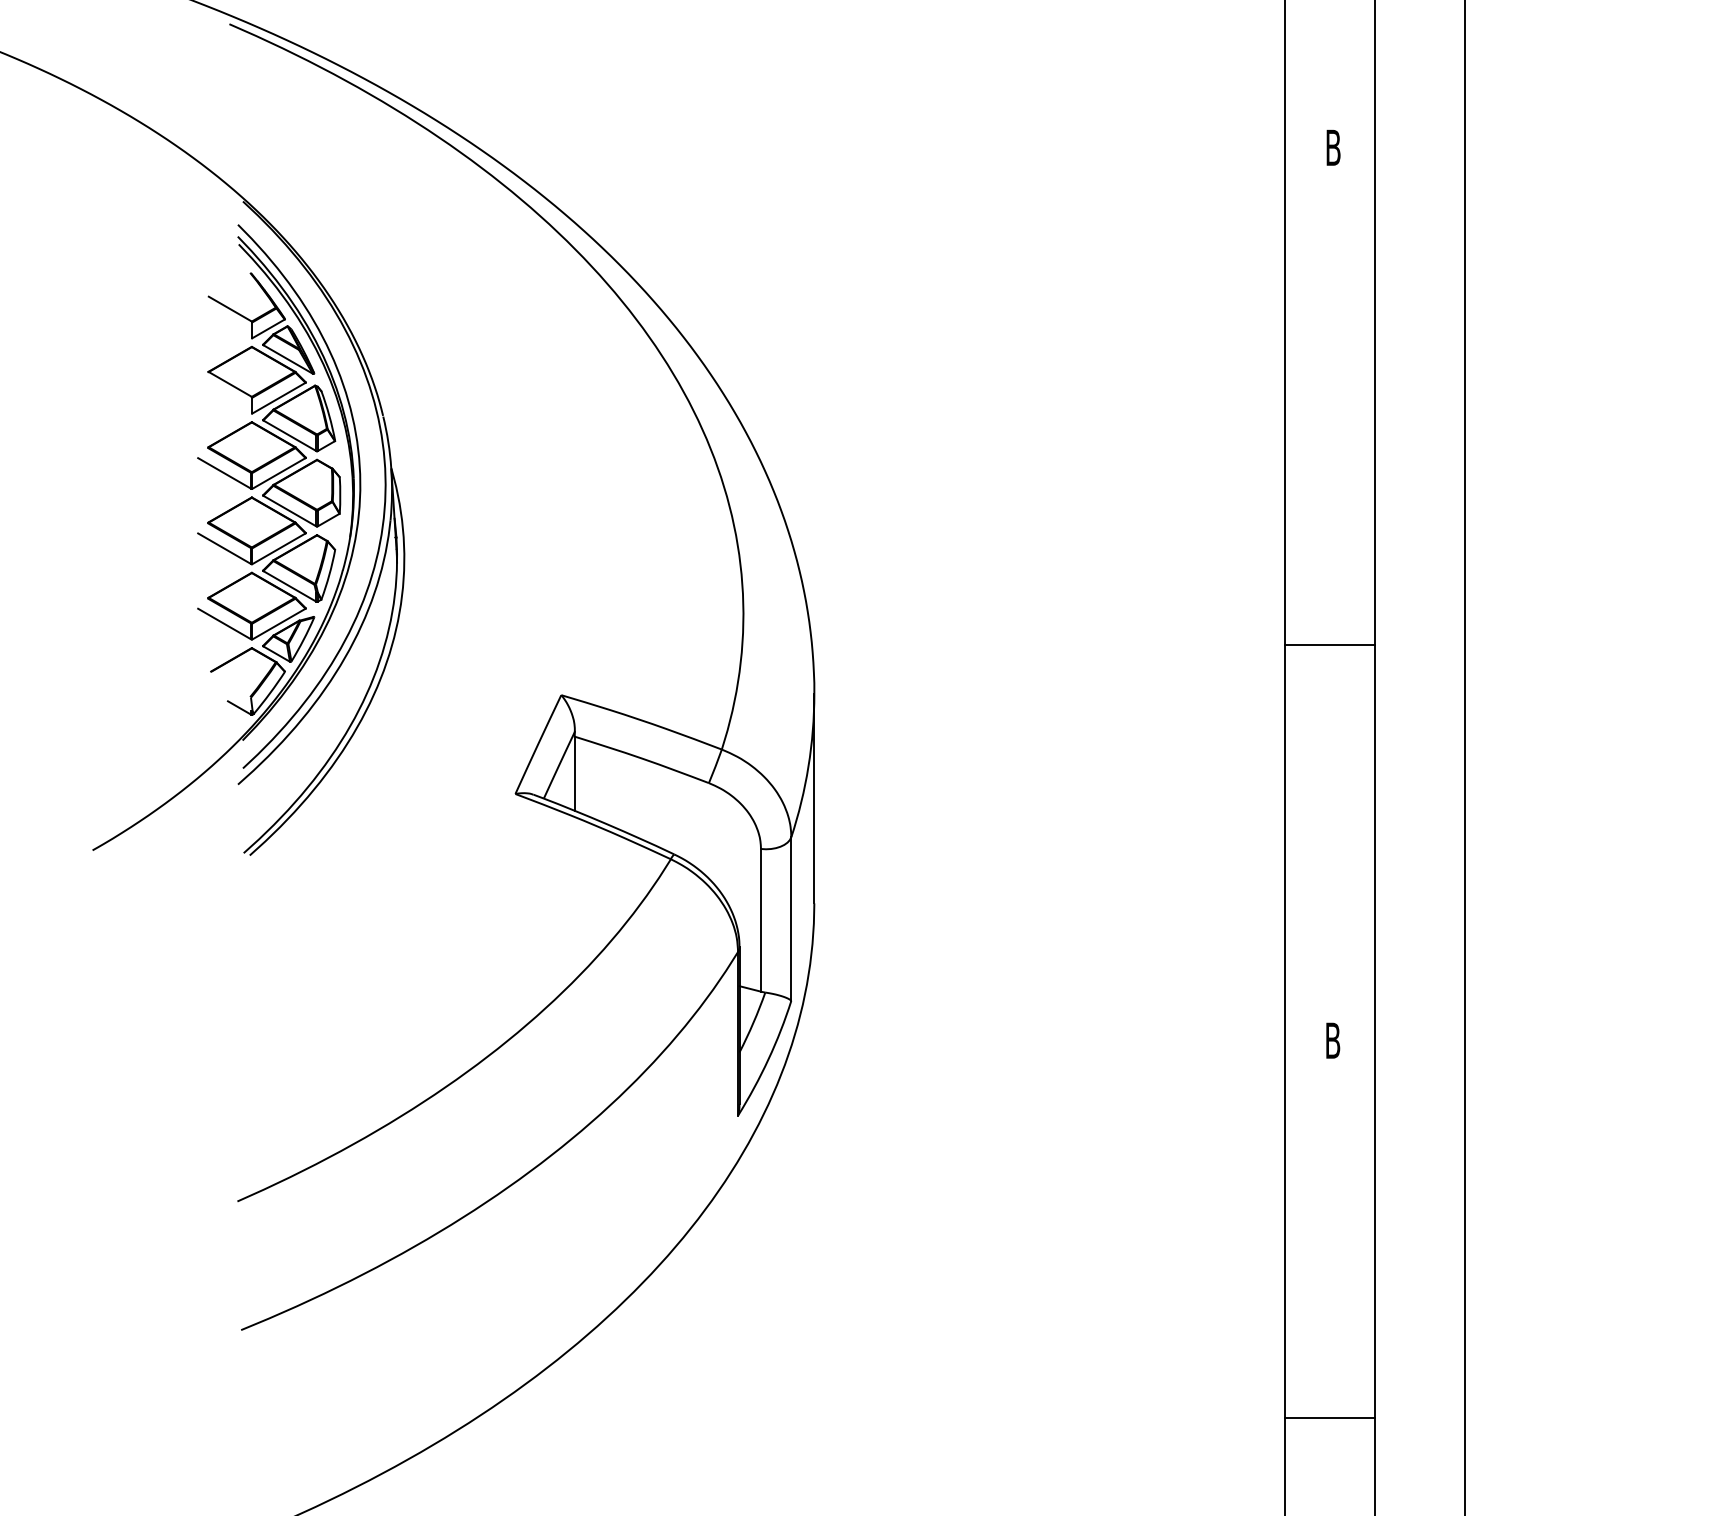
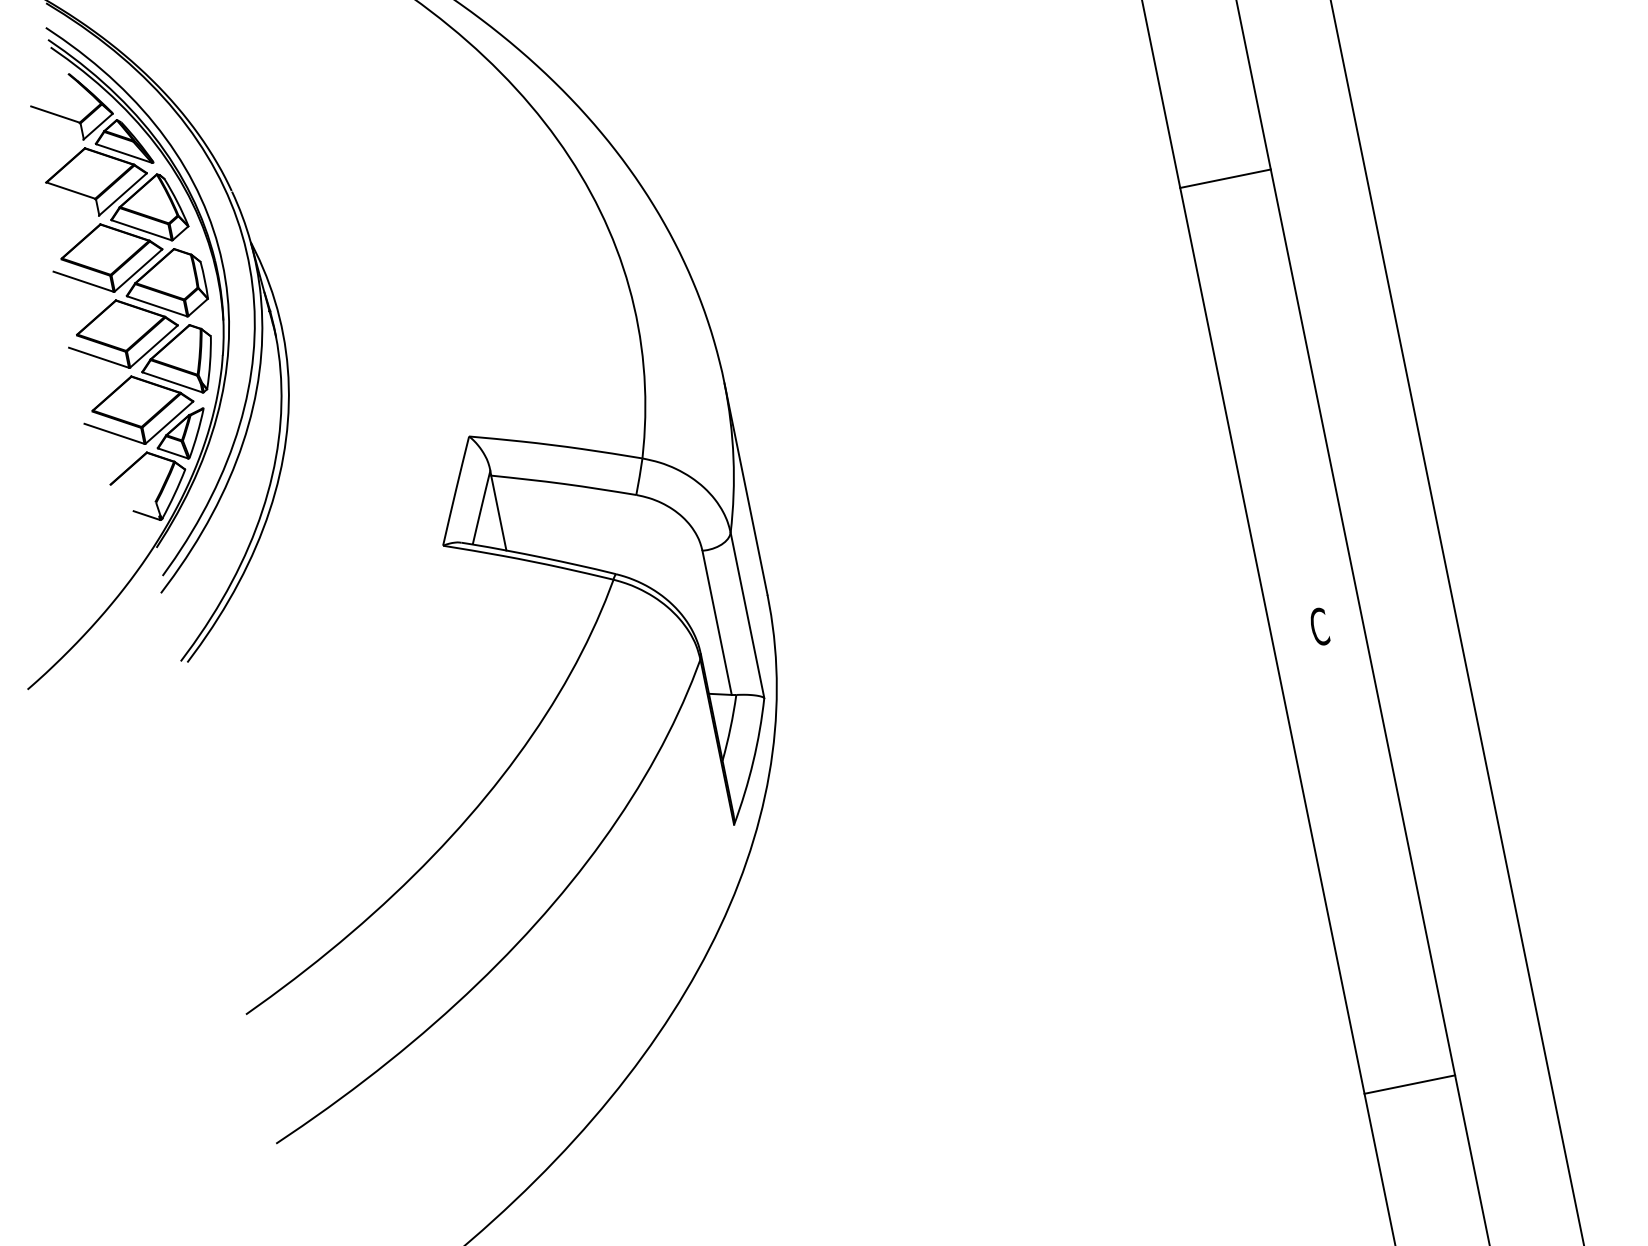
line: (1330, 645) -> (1225, 178), moved
text: (1332, 1040) -> (1319, 626), B -> C
line: (1330, 1418) -> (1410, 1084), moved

